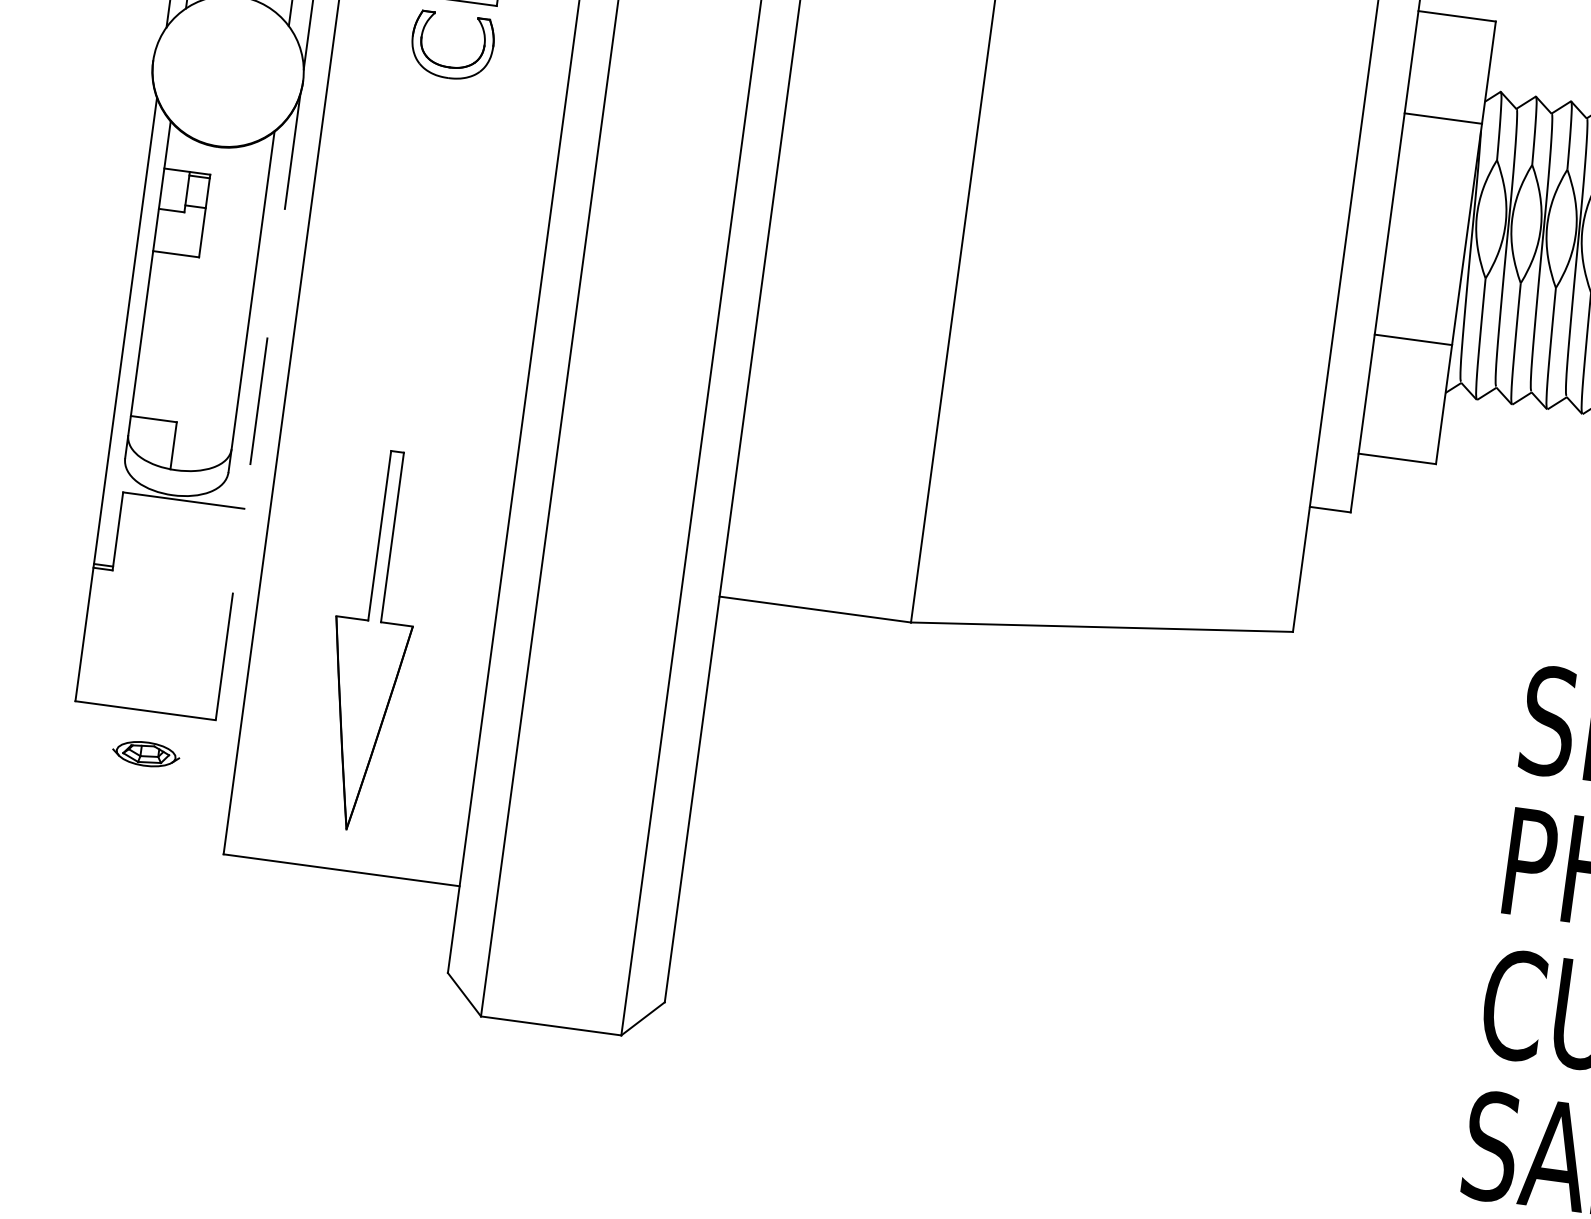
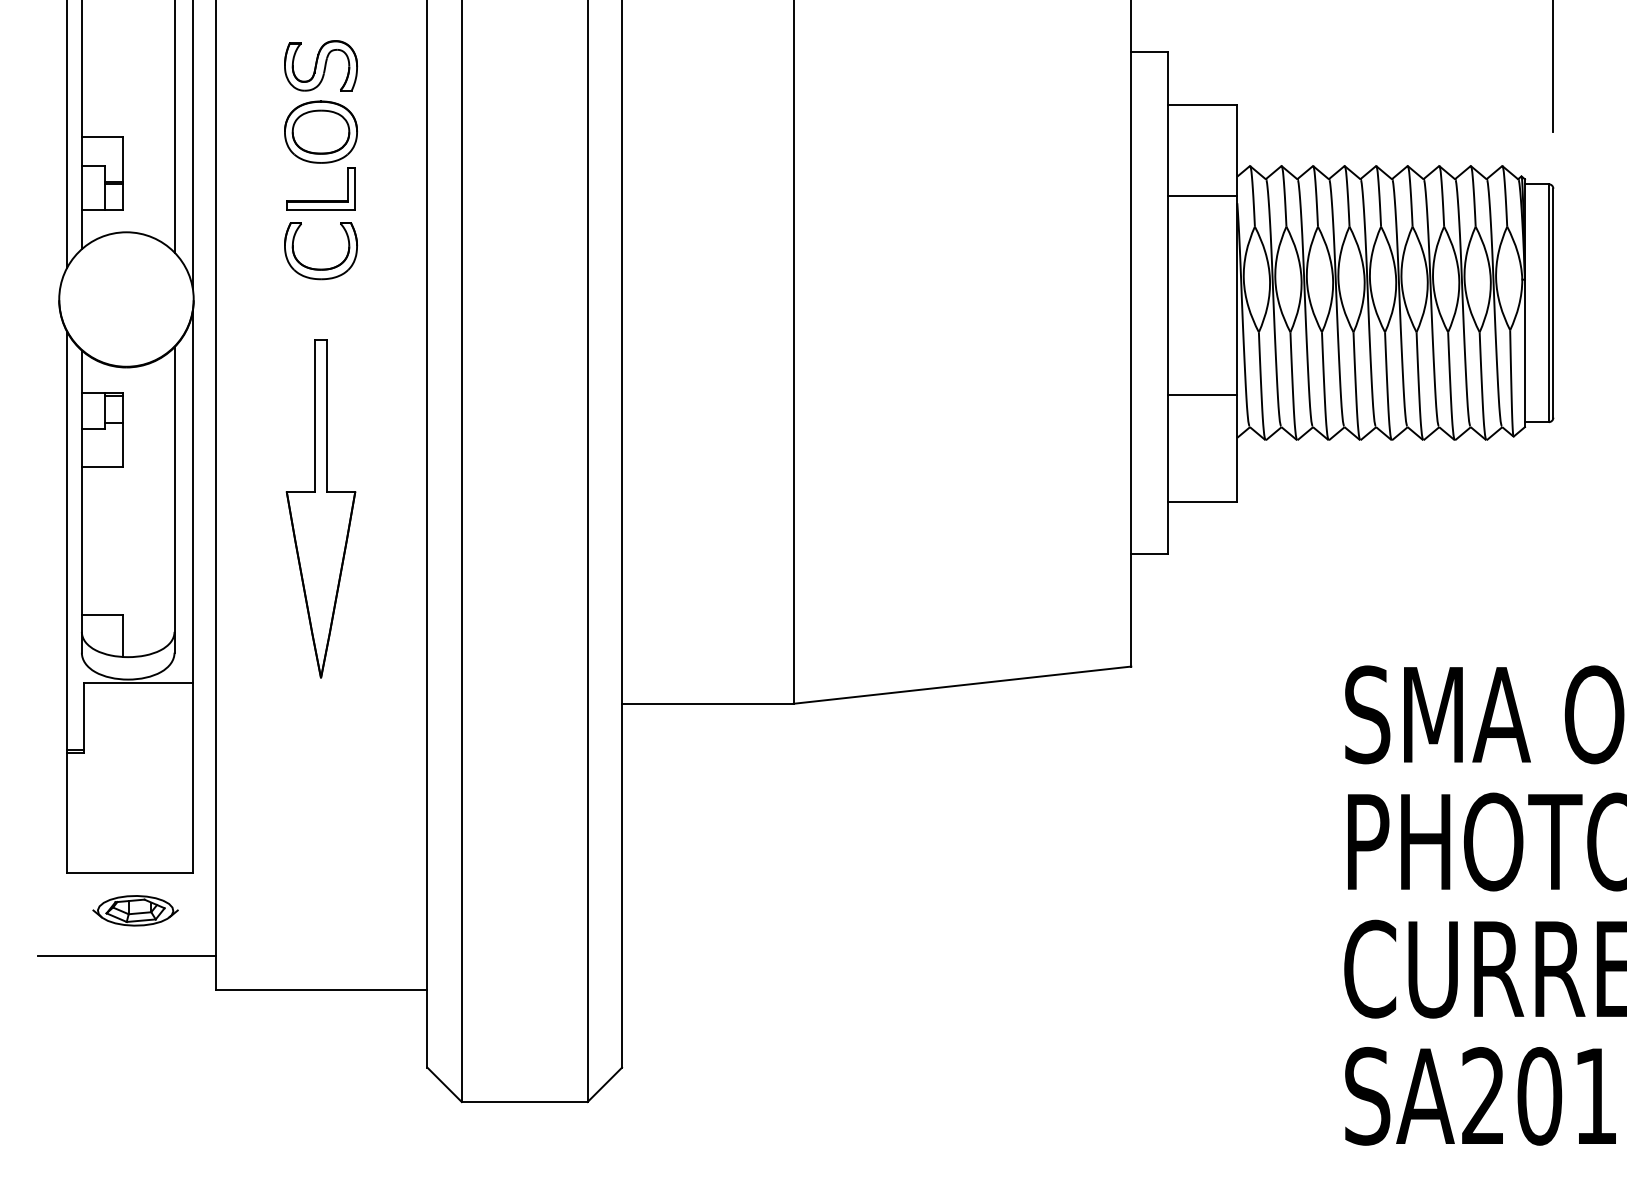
line: (257, 406) -> (192, 591), dashed -> solid
part: (371, 640) -> (320, 508), moved
part: (146, 753) -> (135, 910), size x1.43
line: (129, 802) -> (126, 955), added

